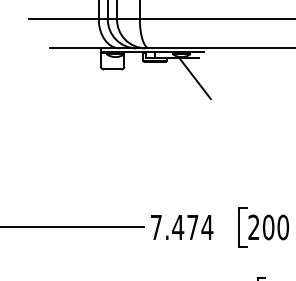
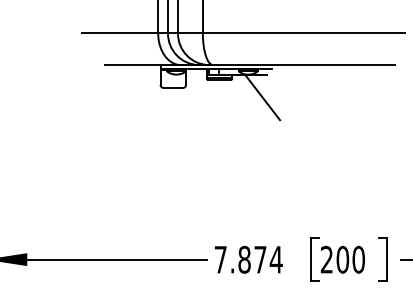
text: (178, 227) -> (244, 259), 7.474 -> 7.874

